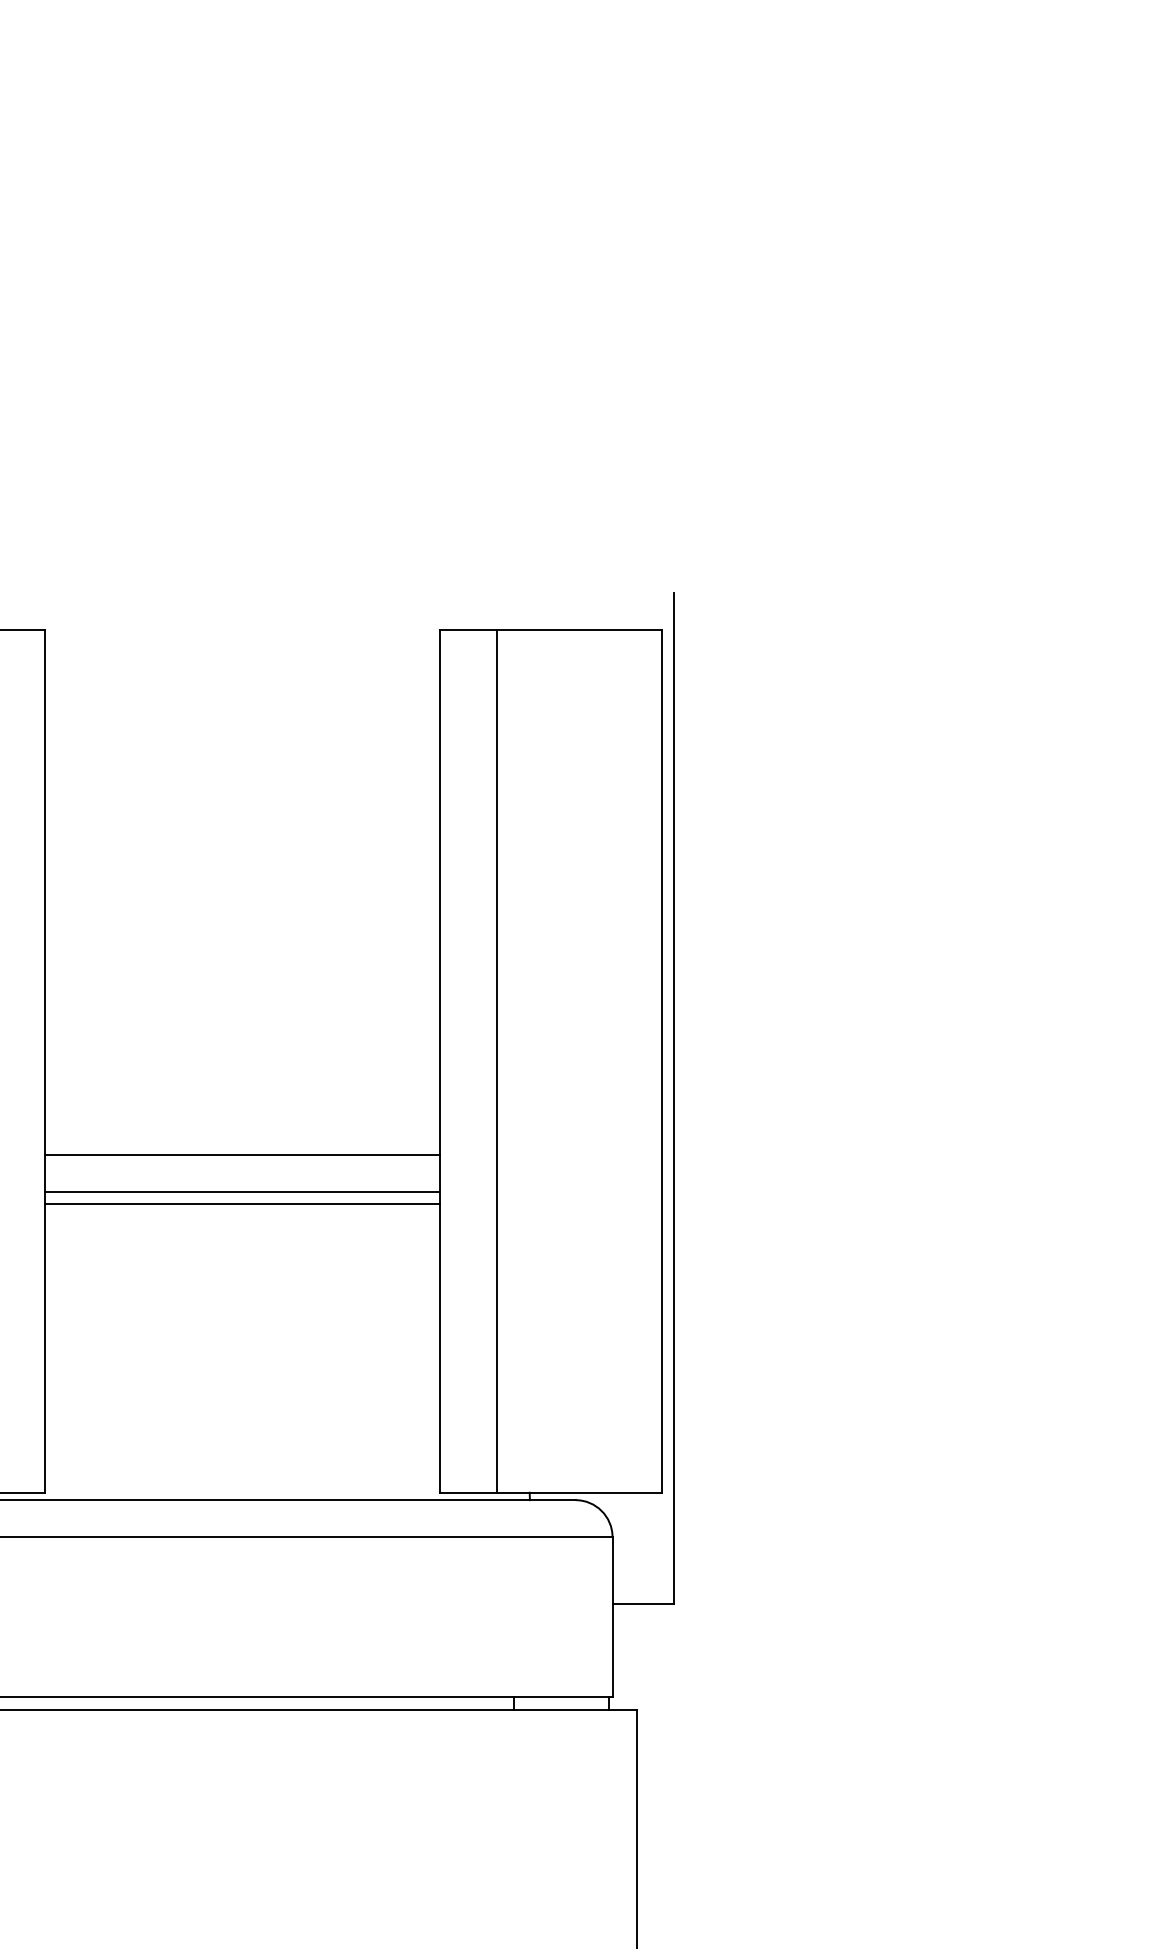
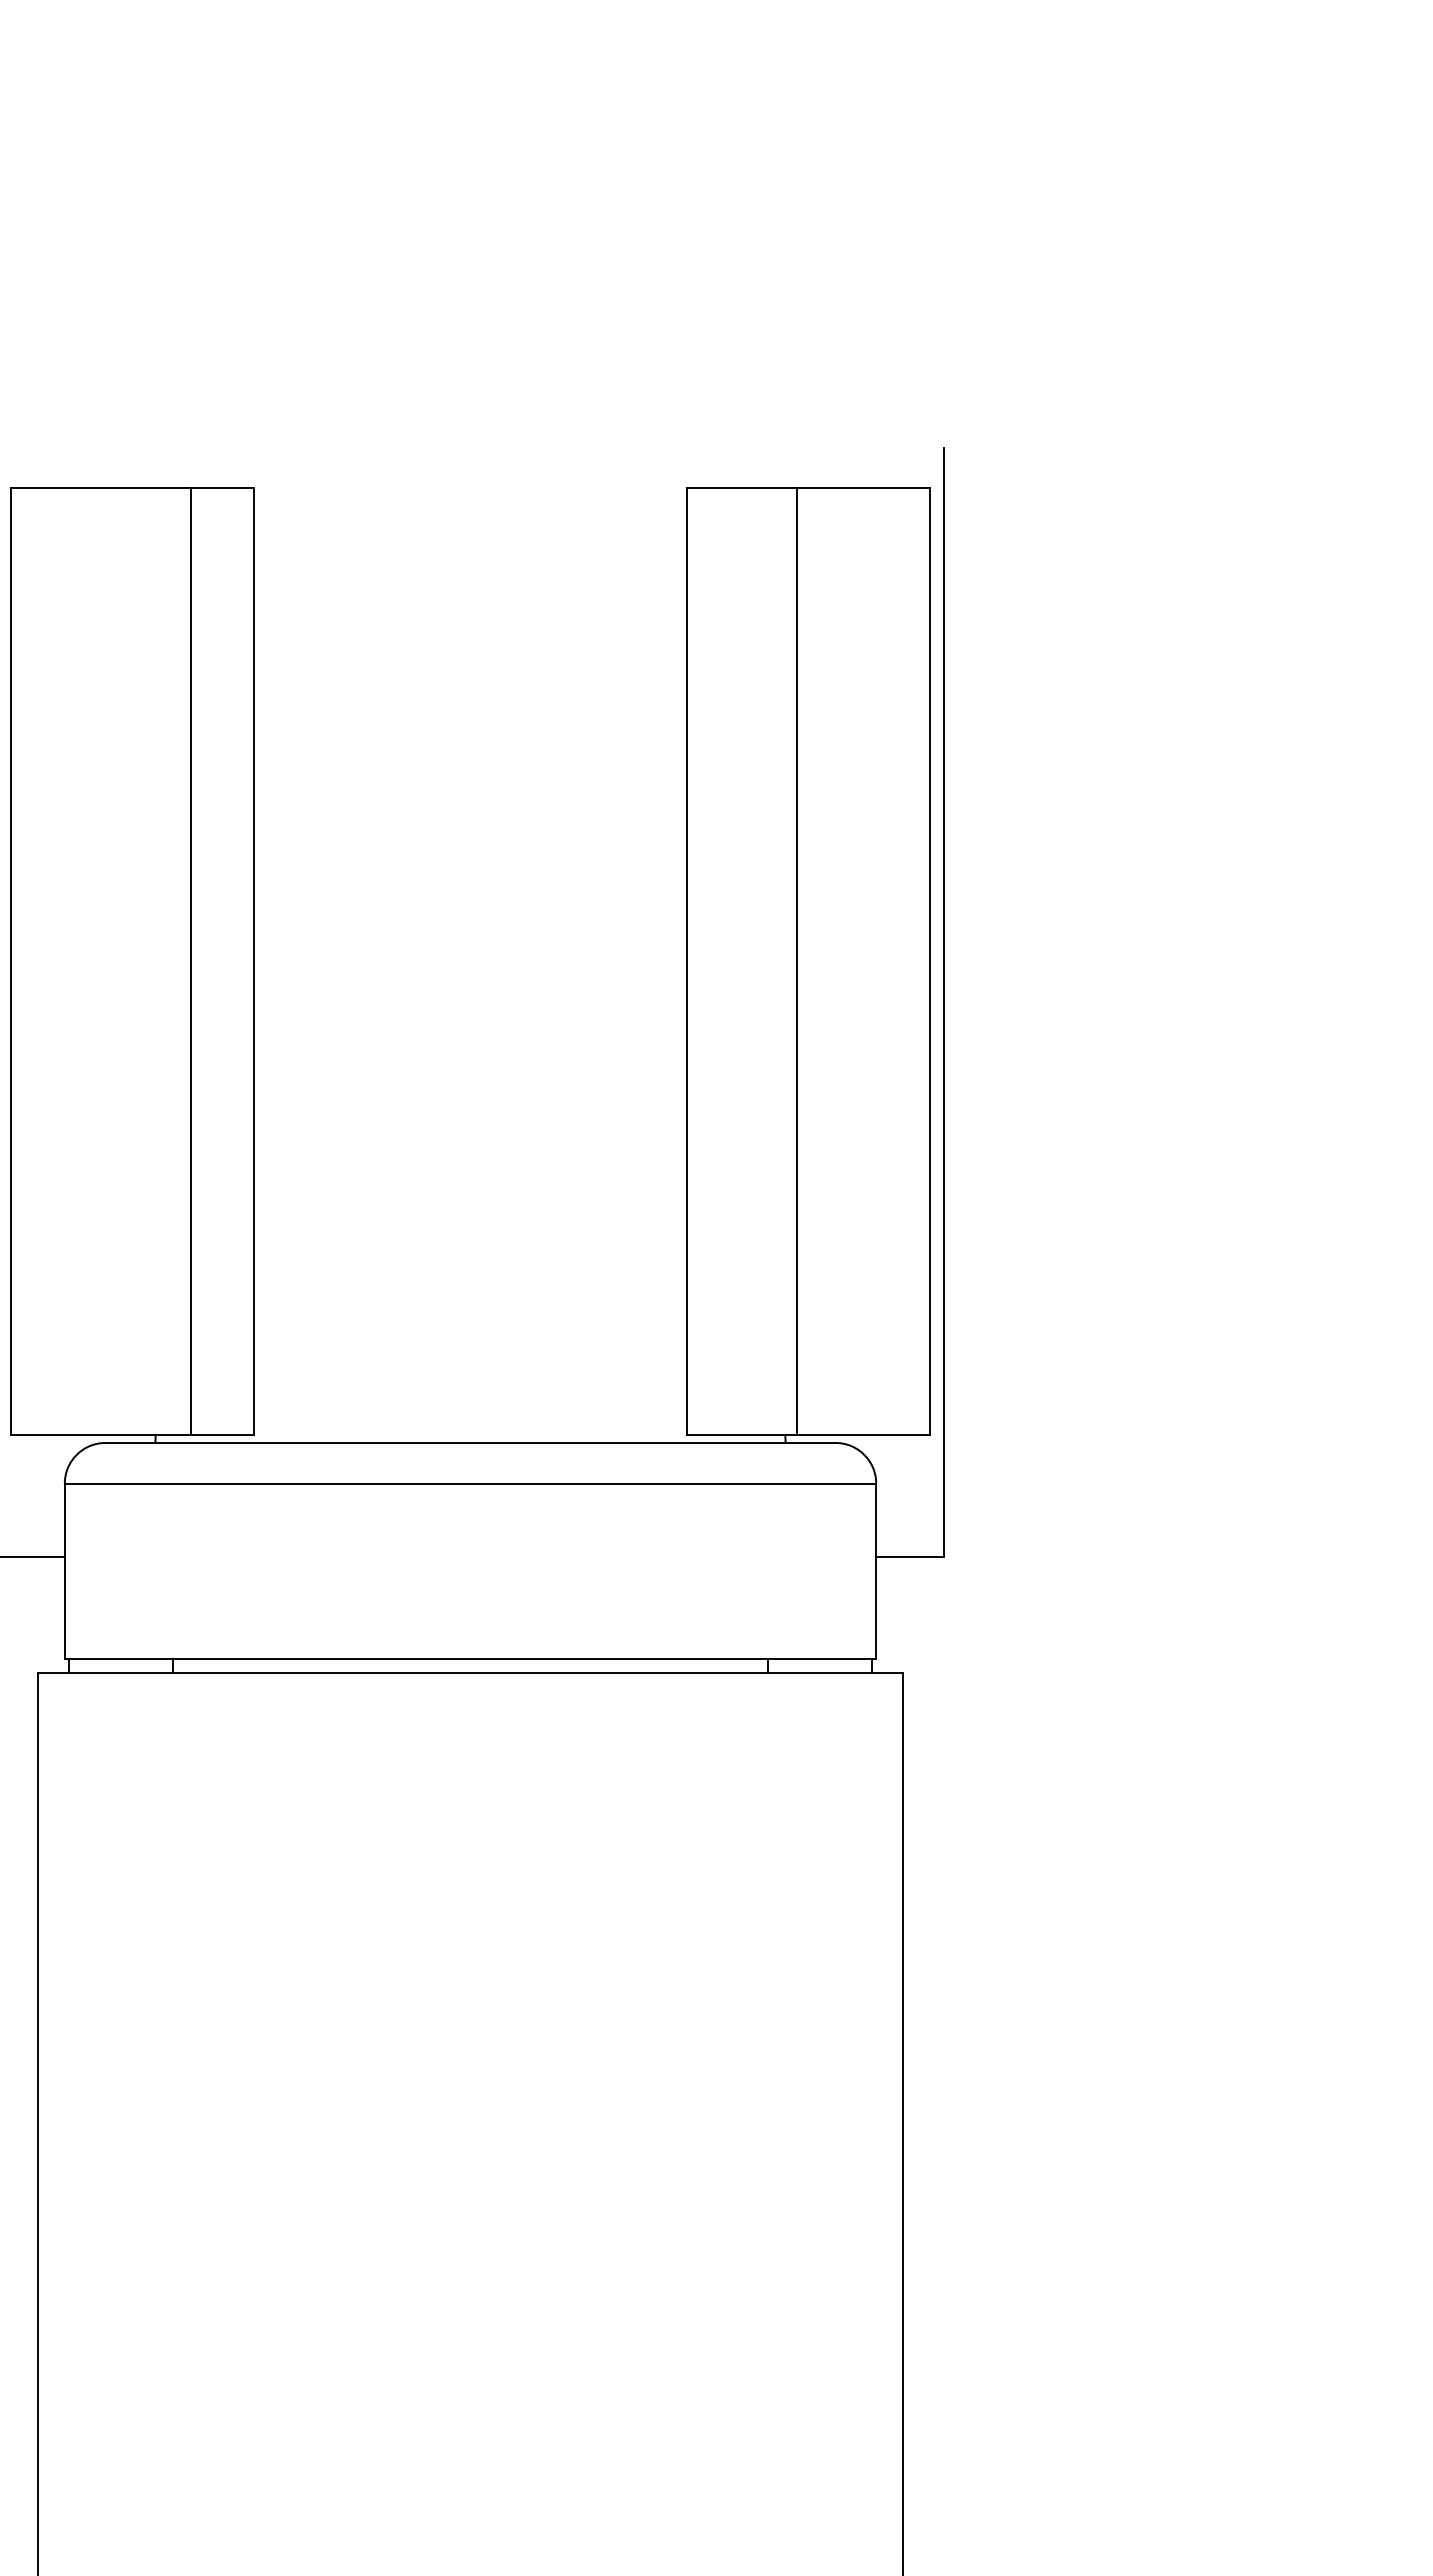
line: (497, 1061) -> (796, 961), moved
line: (242, 1155) -> (470, 1064), removed
line: (242, 1191) -> (470, 1104), removed
line: (242, 1204) -> (470, 1118), removed

